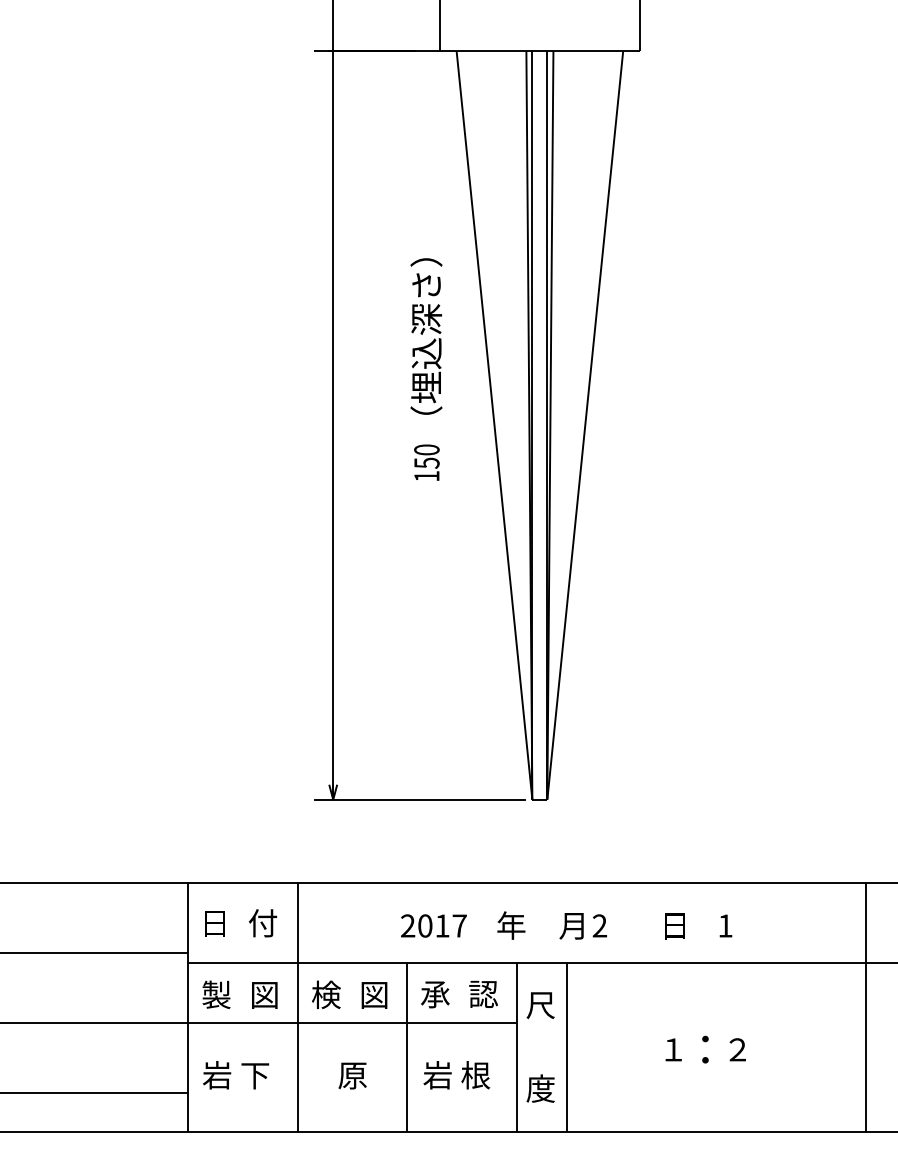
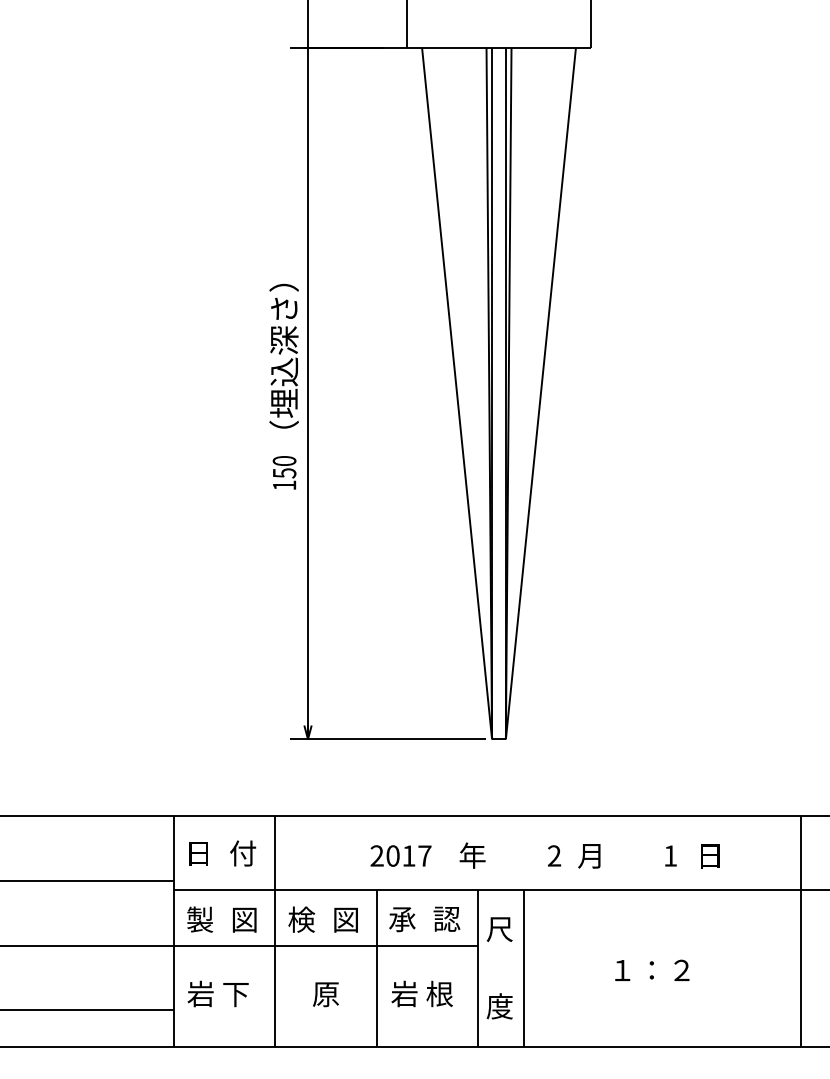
text: (425, 369) -> (283, 386), moved
text: (571, 926) -> (589, 856), moved
text: (675, 926) -> (710, 856), moved
part: (704, 1049) -> (651, 970), size x0.71

